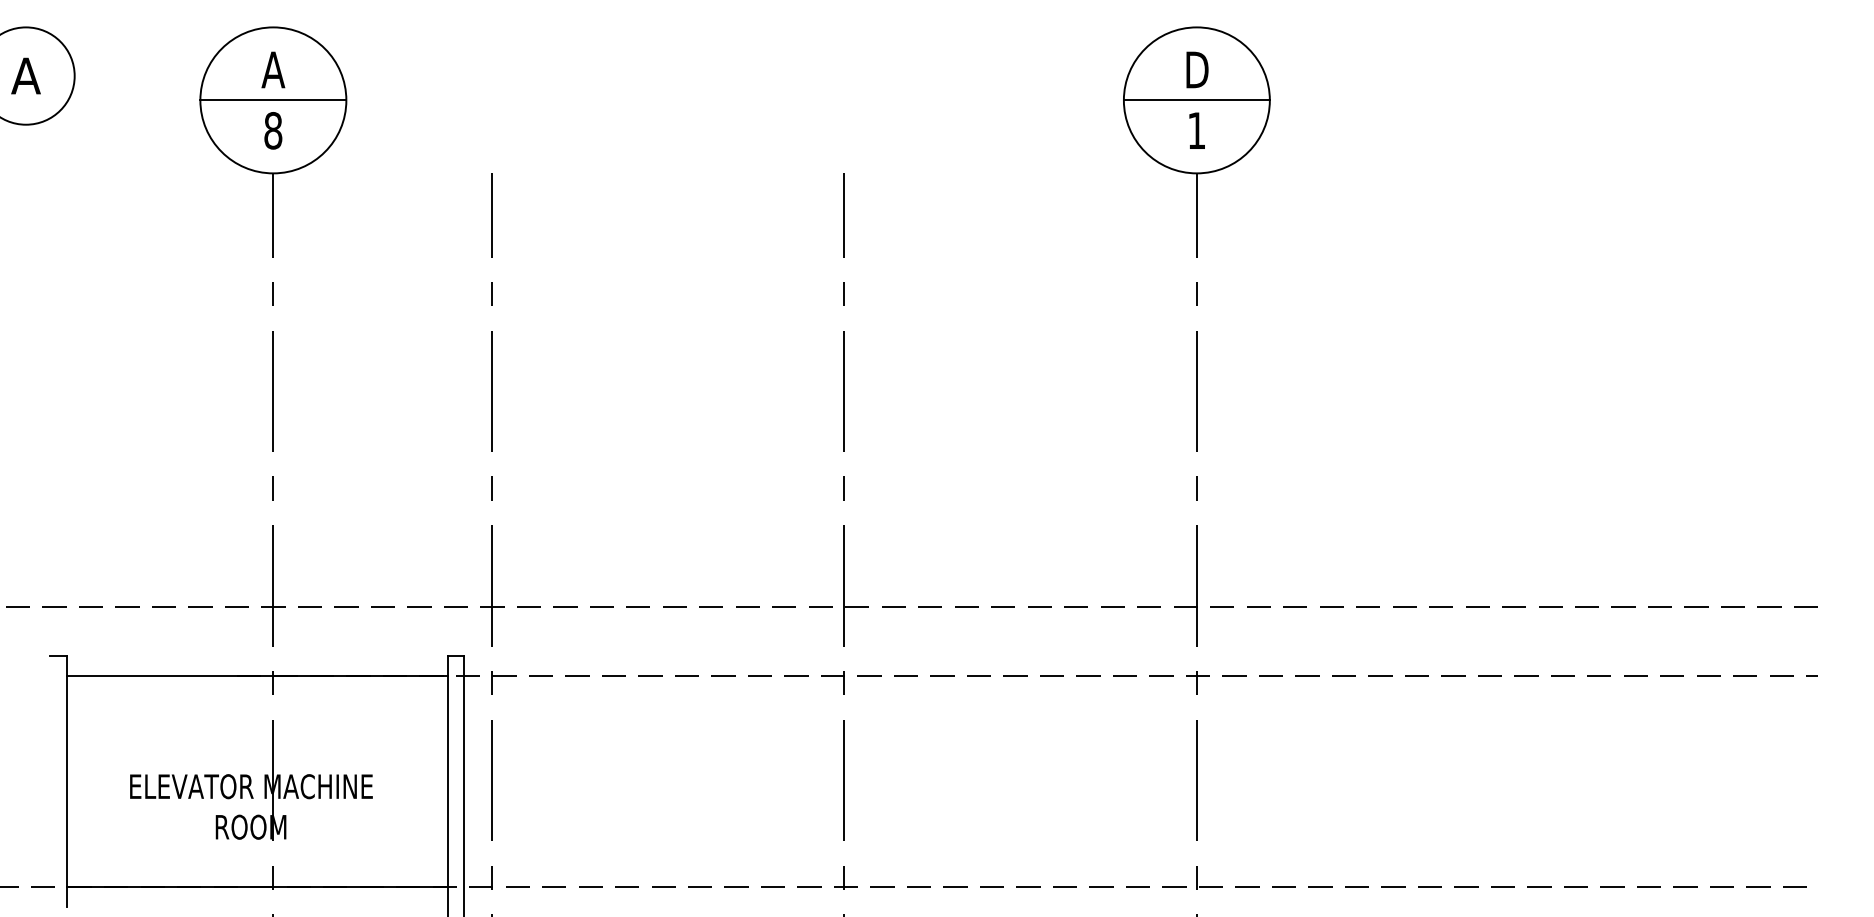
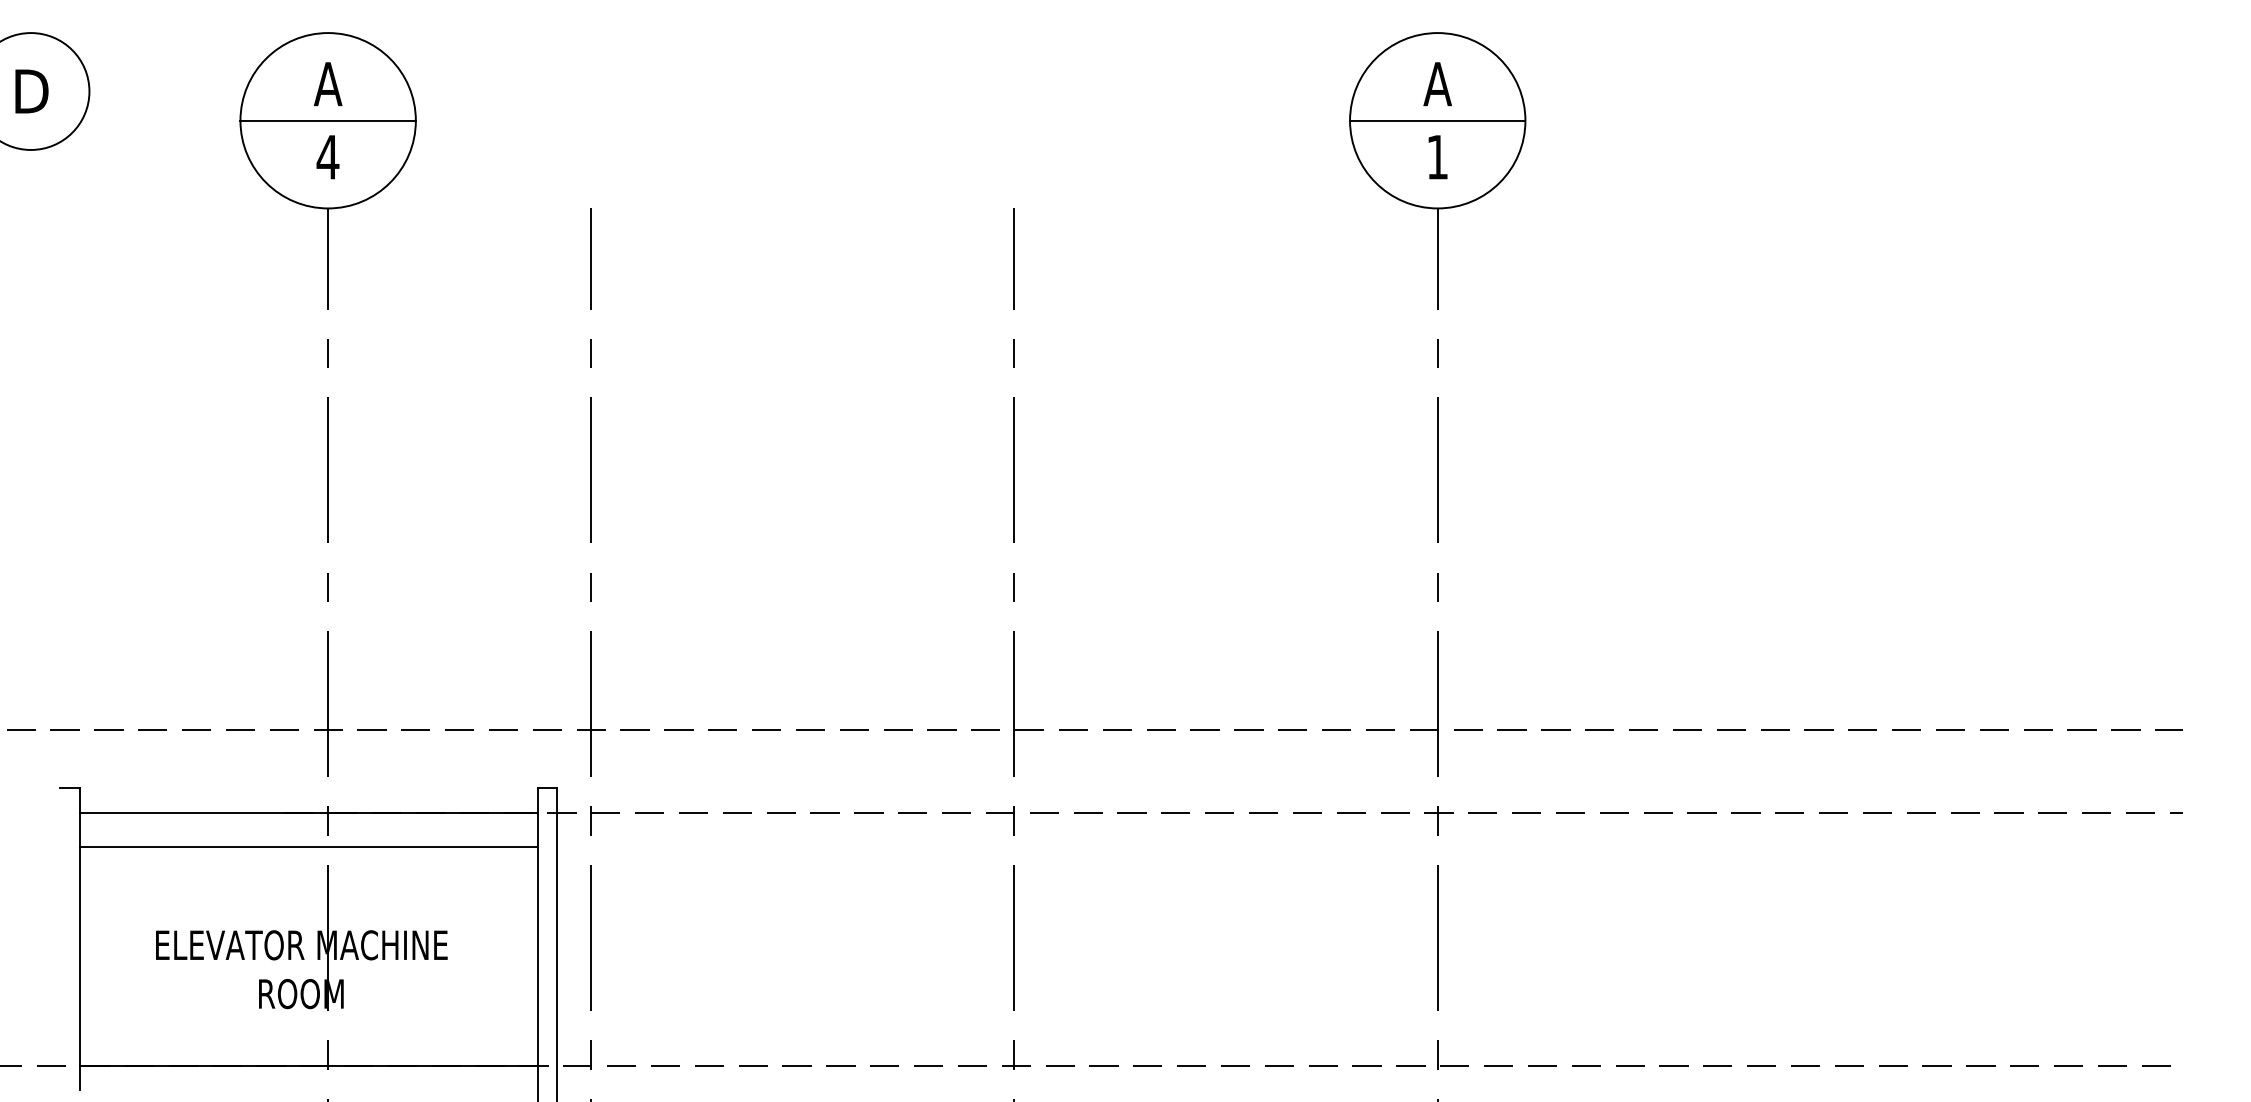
text: (1196, 70) -> (1437, 84), D -> A
text: (25, 76) -> (30, 91), A -> D
text: (272, 130) -> (327, 156), 8 -> 4
line: (257, 704) -> (308, 846), added

